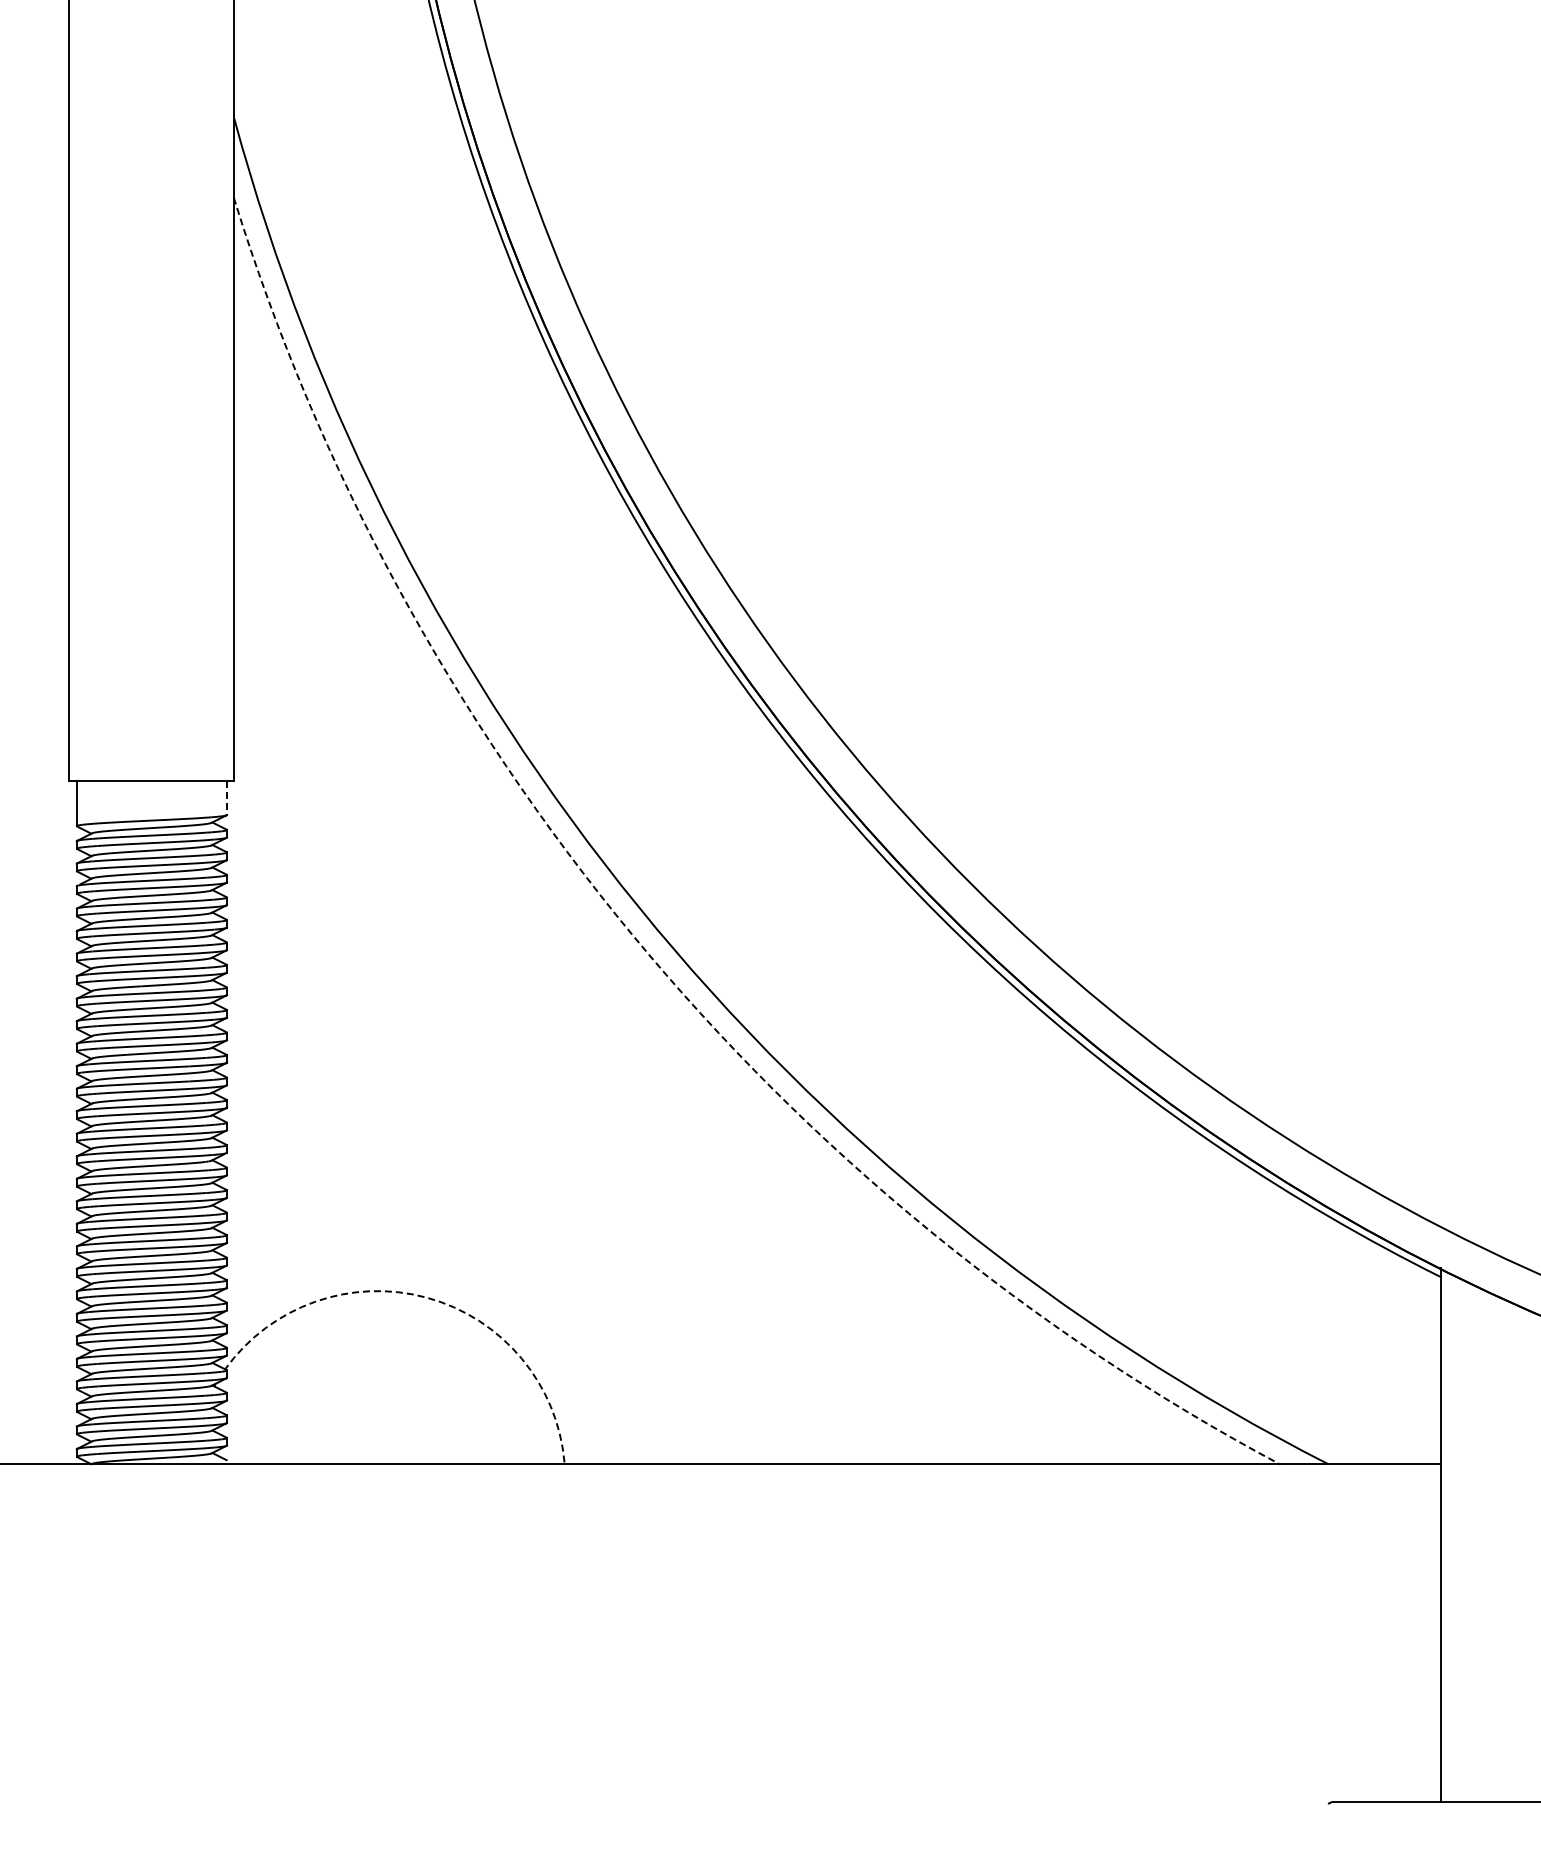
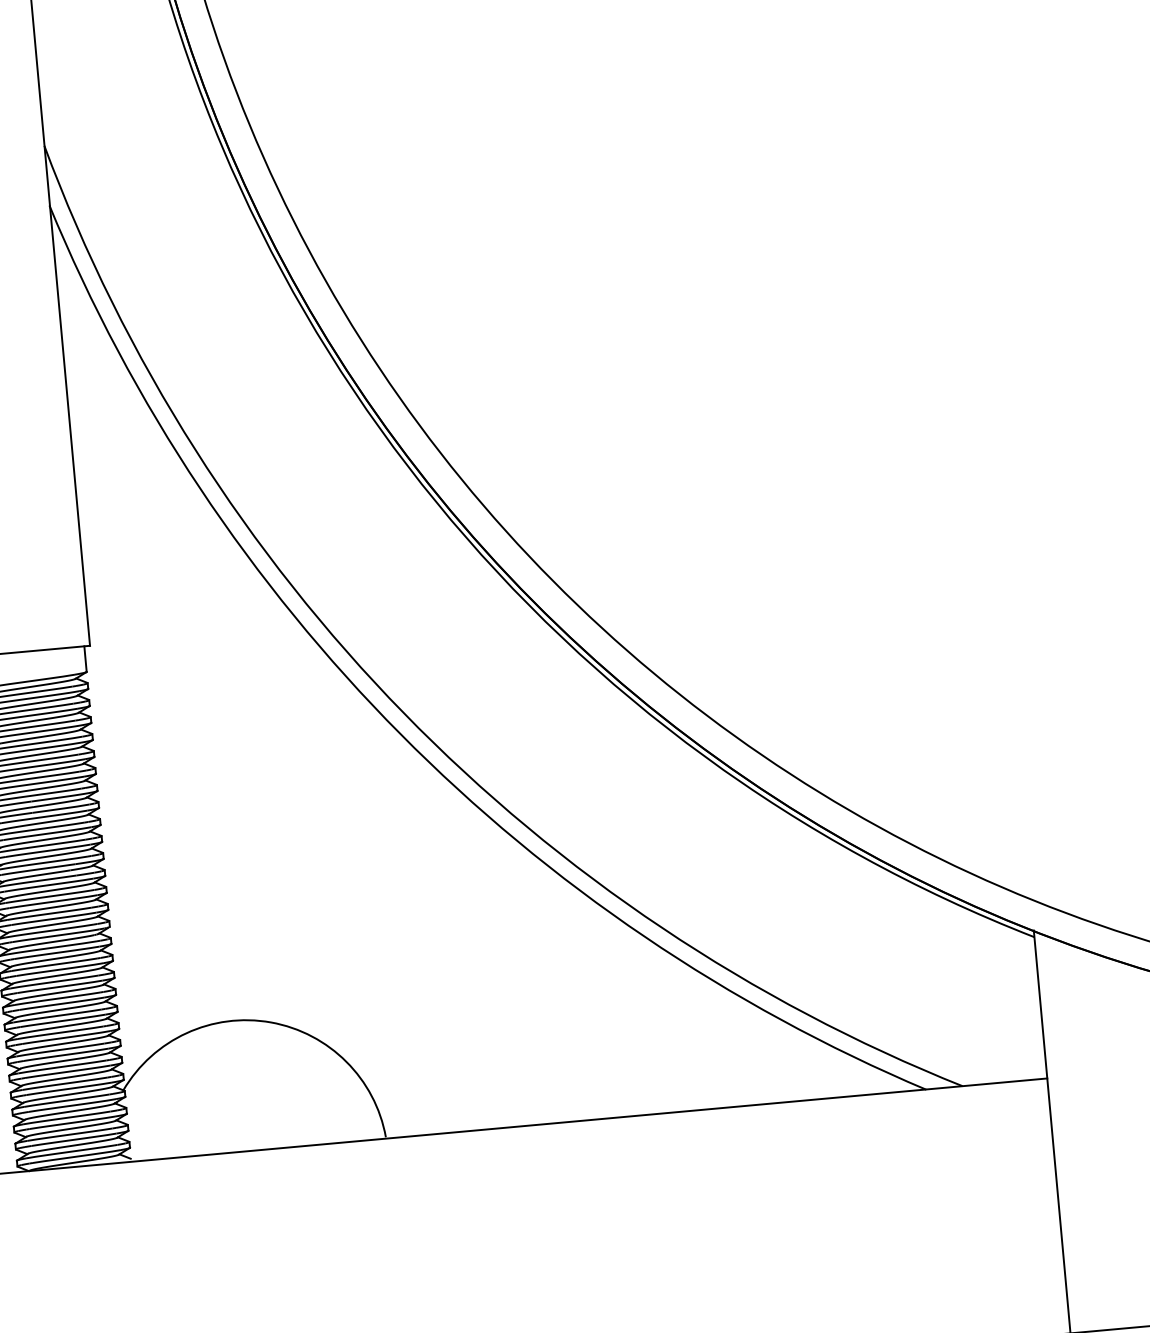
line: (226, 798) -> (85, 659), dashed -> solid
arc: (632, 934) -> (400, 734), dashed -> solid
arc: (427, 1297) -> (271, 1022), dashed -> solid

